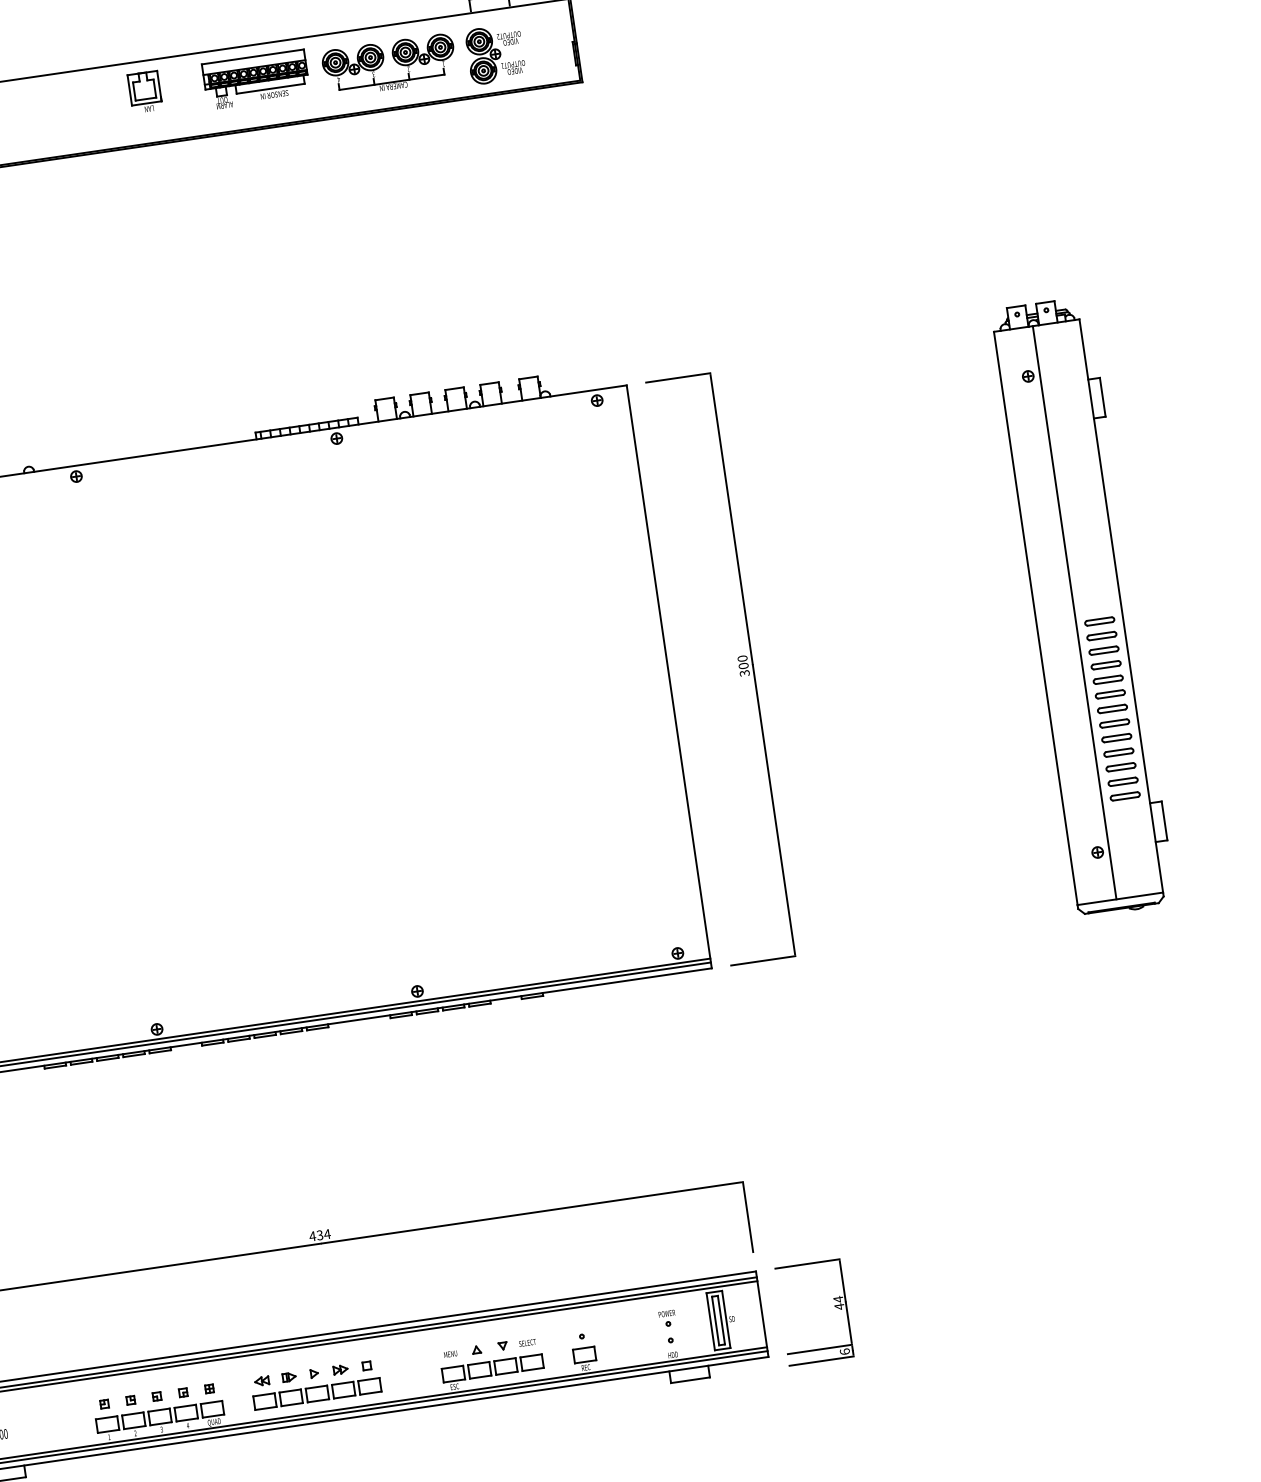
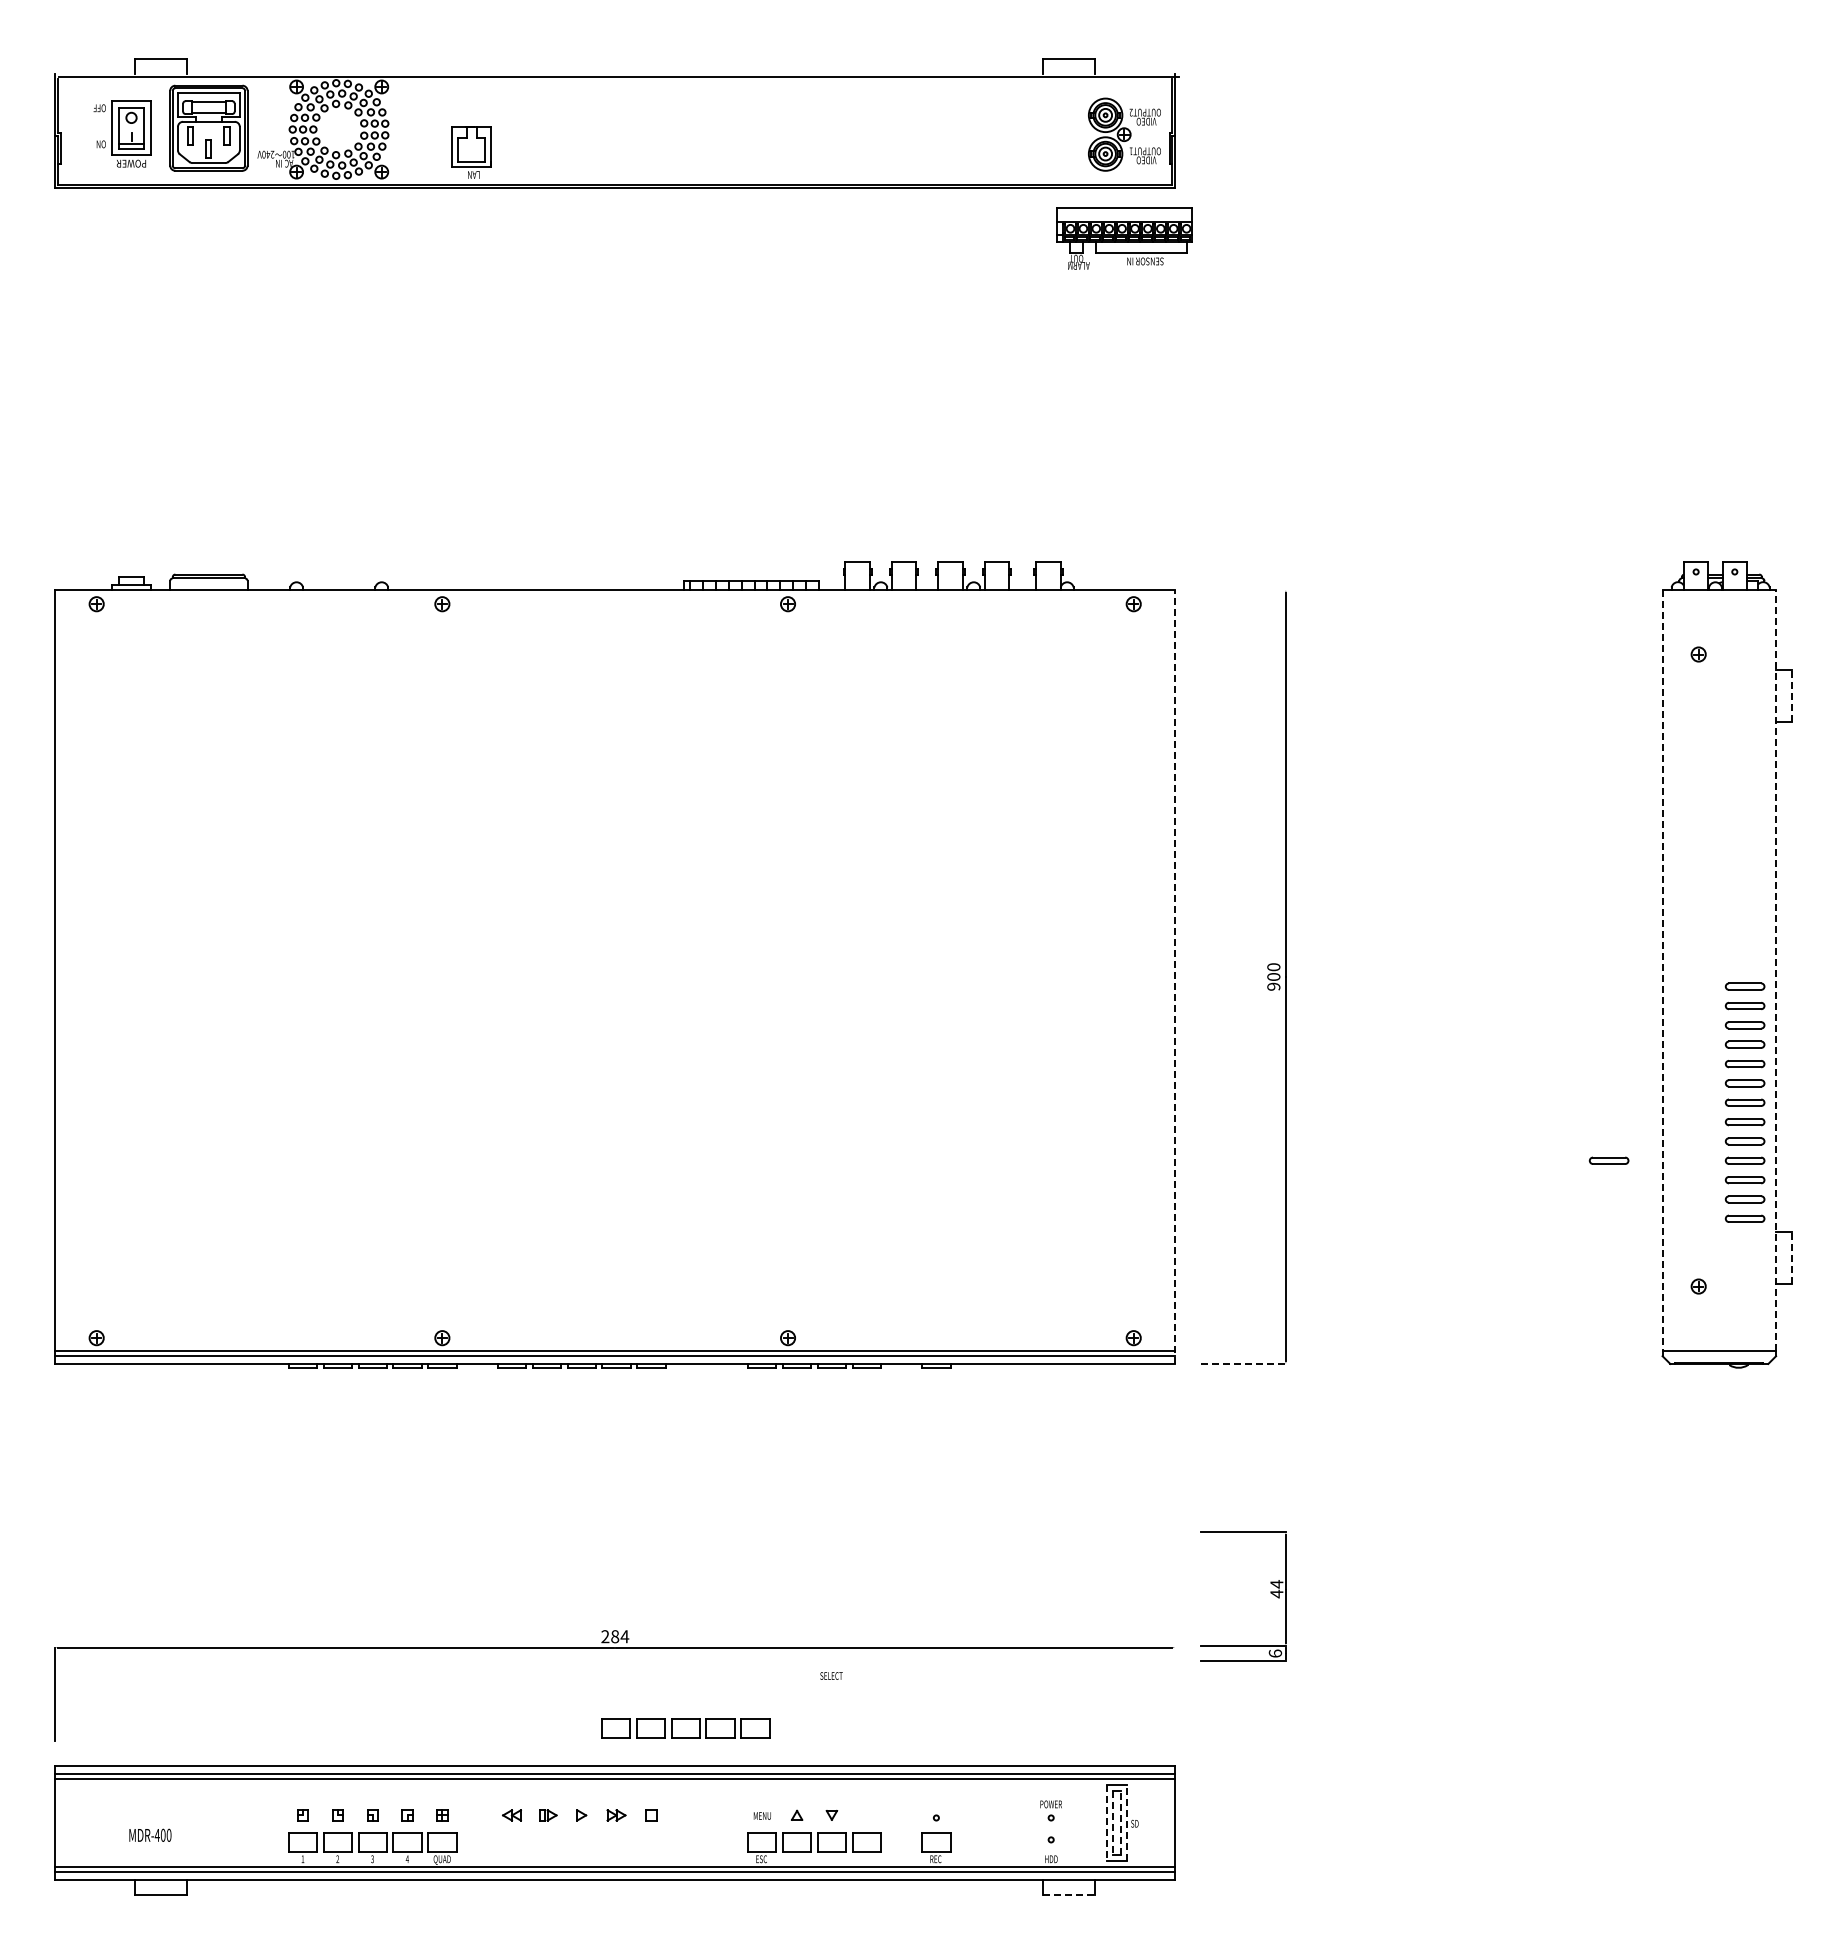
part: (495, 54) -> (1124, 134), moved
part: (394, 60) -> (934, 123), removed
part: (256, 79) -> (1124, 238), moved
part: (145, 92) -> (471, 152), moved
line: (677, 378) -> (1242, 590), removed
line: (1102, 397) -> (1791, 695), solid -> dashed
line: (1121, 605) -> (1776, 970), solid -> dashed
line: (1074, 612) -> (1714, 970), removed
line: (1035, 618) -> (1662, 970), solid -> dashed
text: (744, 673) -> (1273, 986), 300 -> 900
line: (669, 677) -> (1175, 977), solid -> dashed
part: (1015, 767) -> (1608, 1160), added
line: (1164, 821) -> (1791, 1258), solid -> dashed
line: (763, 960) -> (1243, 1363), solid -> dashed
line: (748, 1216) -> (1175, 1693), removed
text: (316, 1235) -> (610, 1636), 434 -> 284
part: (834, 1307) -> (1270, 1593), moved
line: (721, 1319) -> (1120, 1822), solid -> dashed
line: (726, 1319) -> (1127, 1823), solid -> dashed
line: (715, 1321) -> (1113, 1823), solid -> dashed
line: (710, 1322) -> (1106, 1823), solid -> dashed
text: (527, 1342) -> (831, 1675), moved
line: (690, 1380) -> (1069, 1895), solid -> dashed
part: (317, 1394) -> (685, 1728), moved

